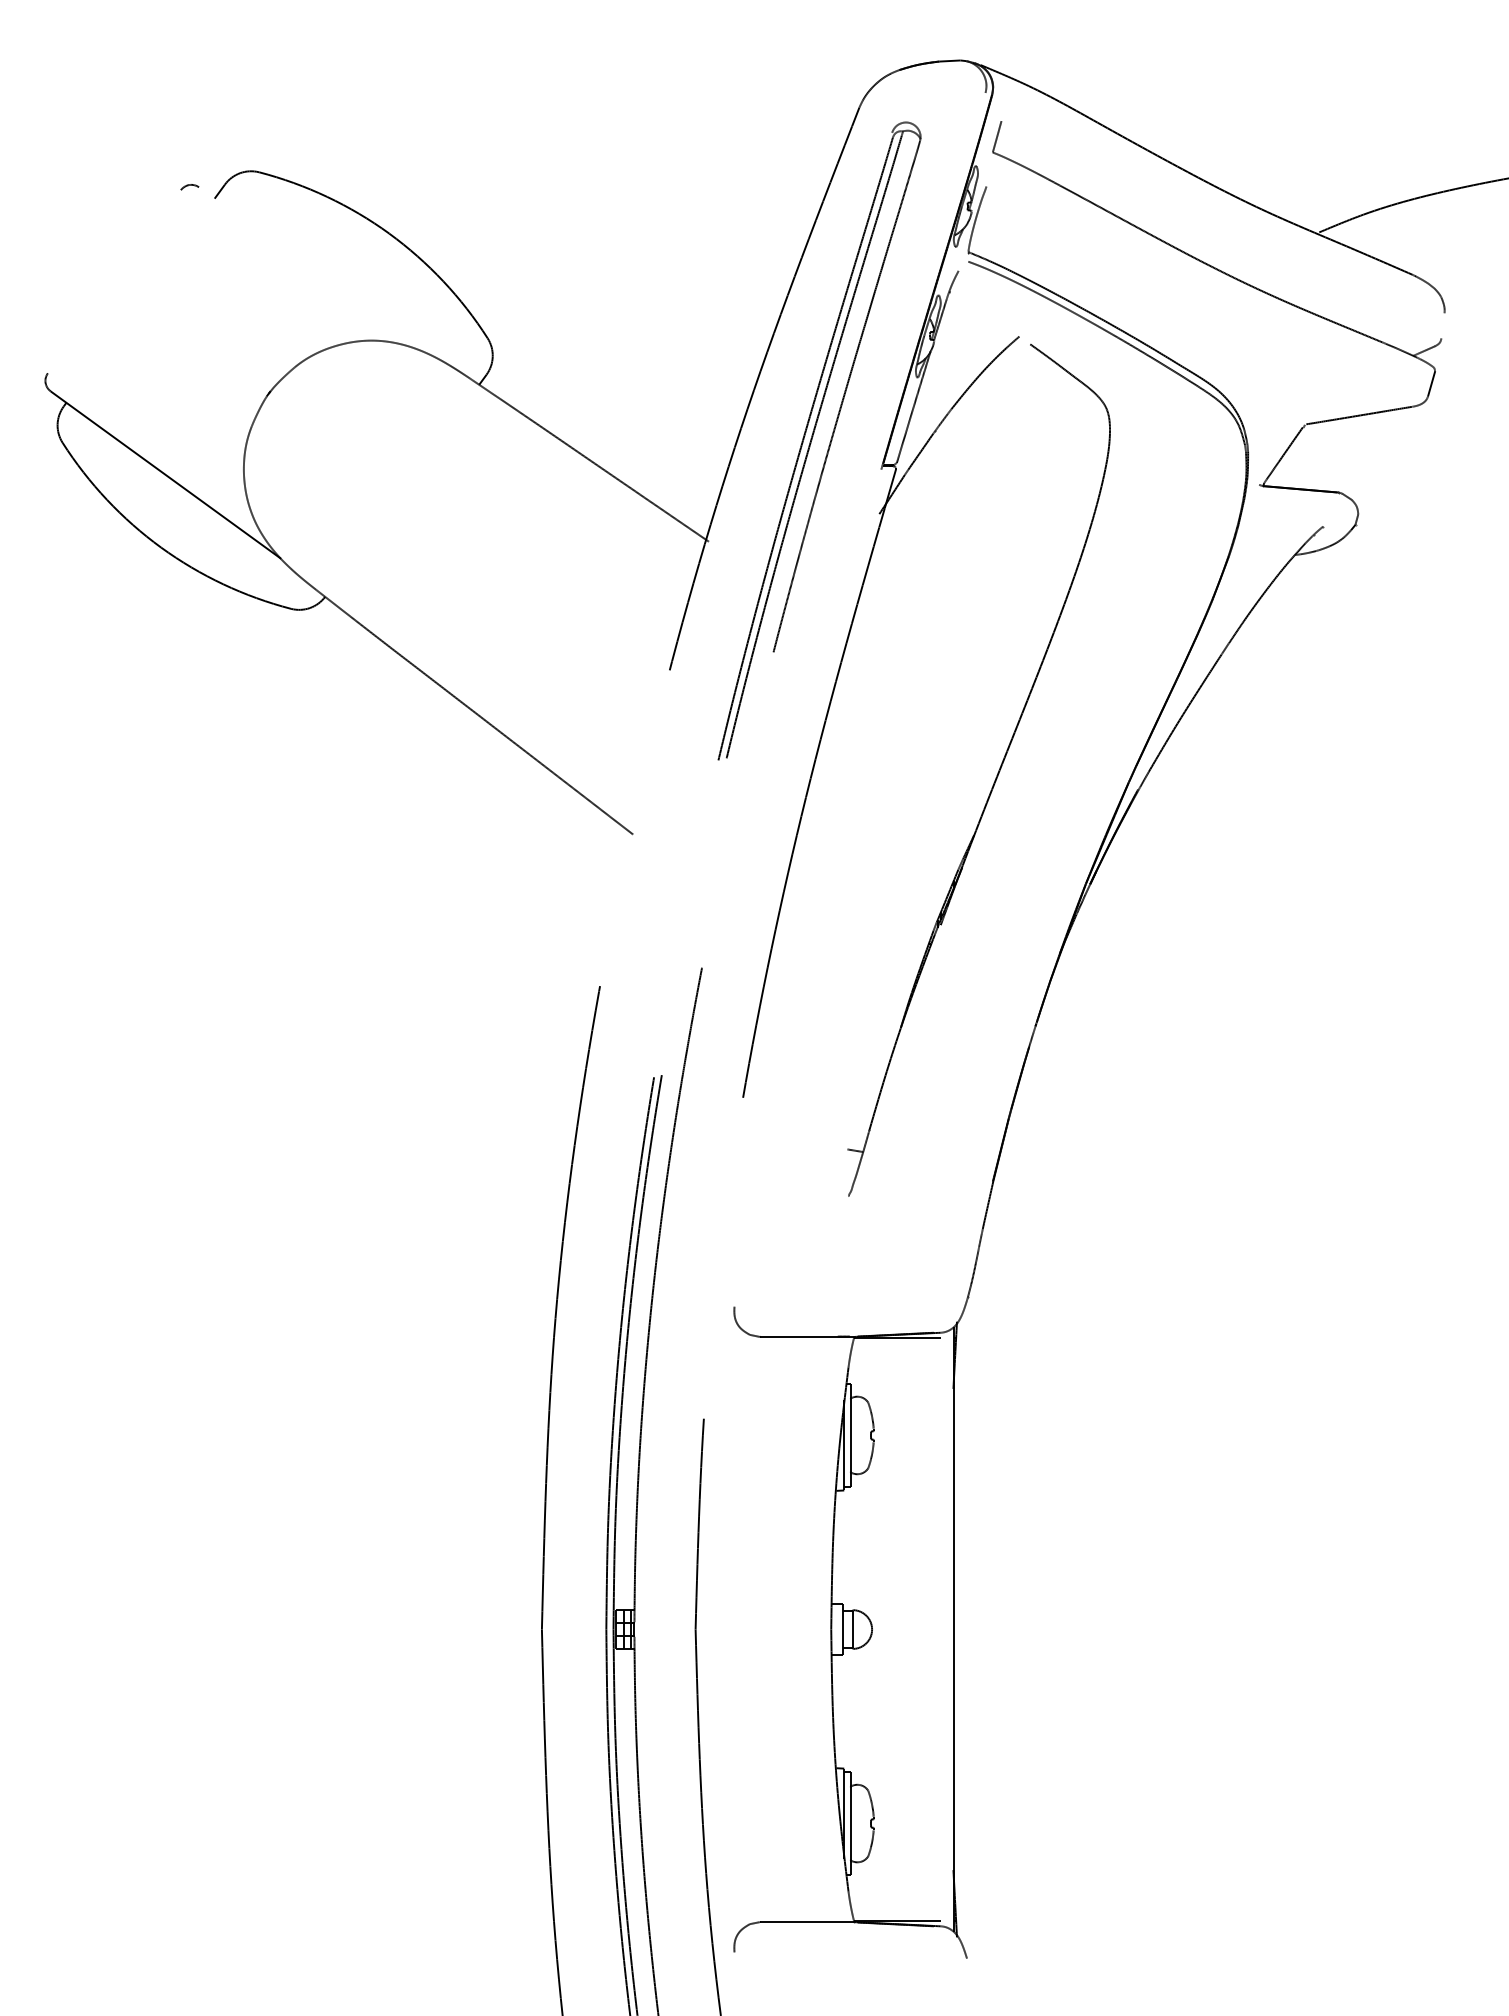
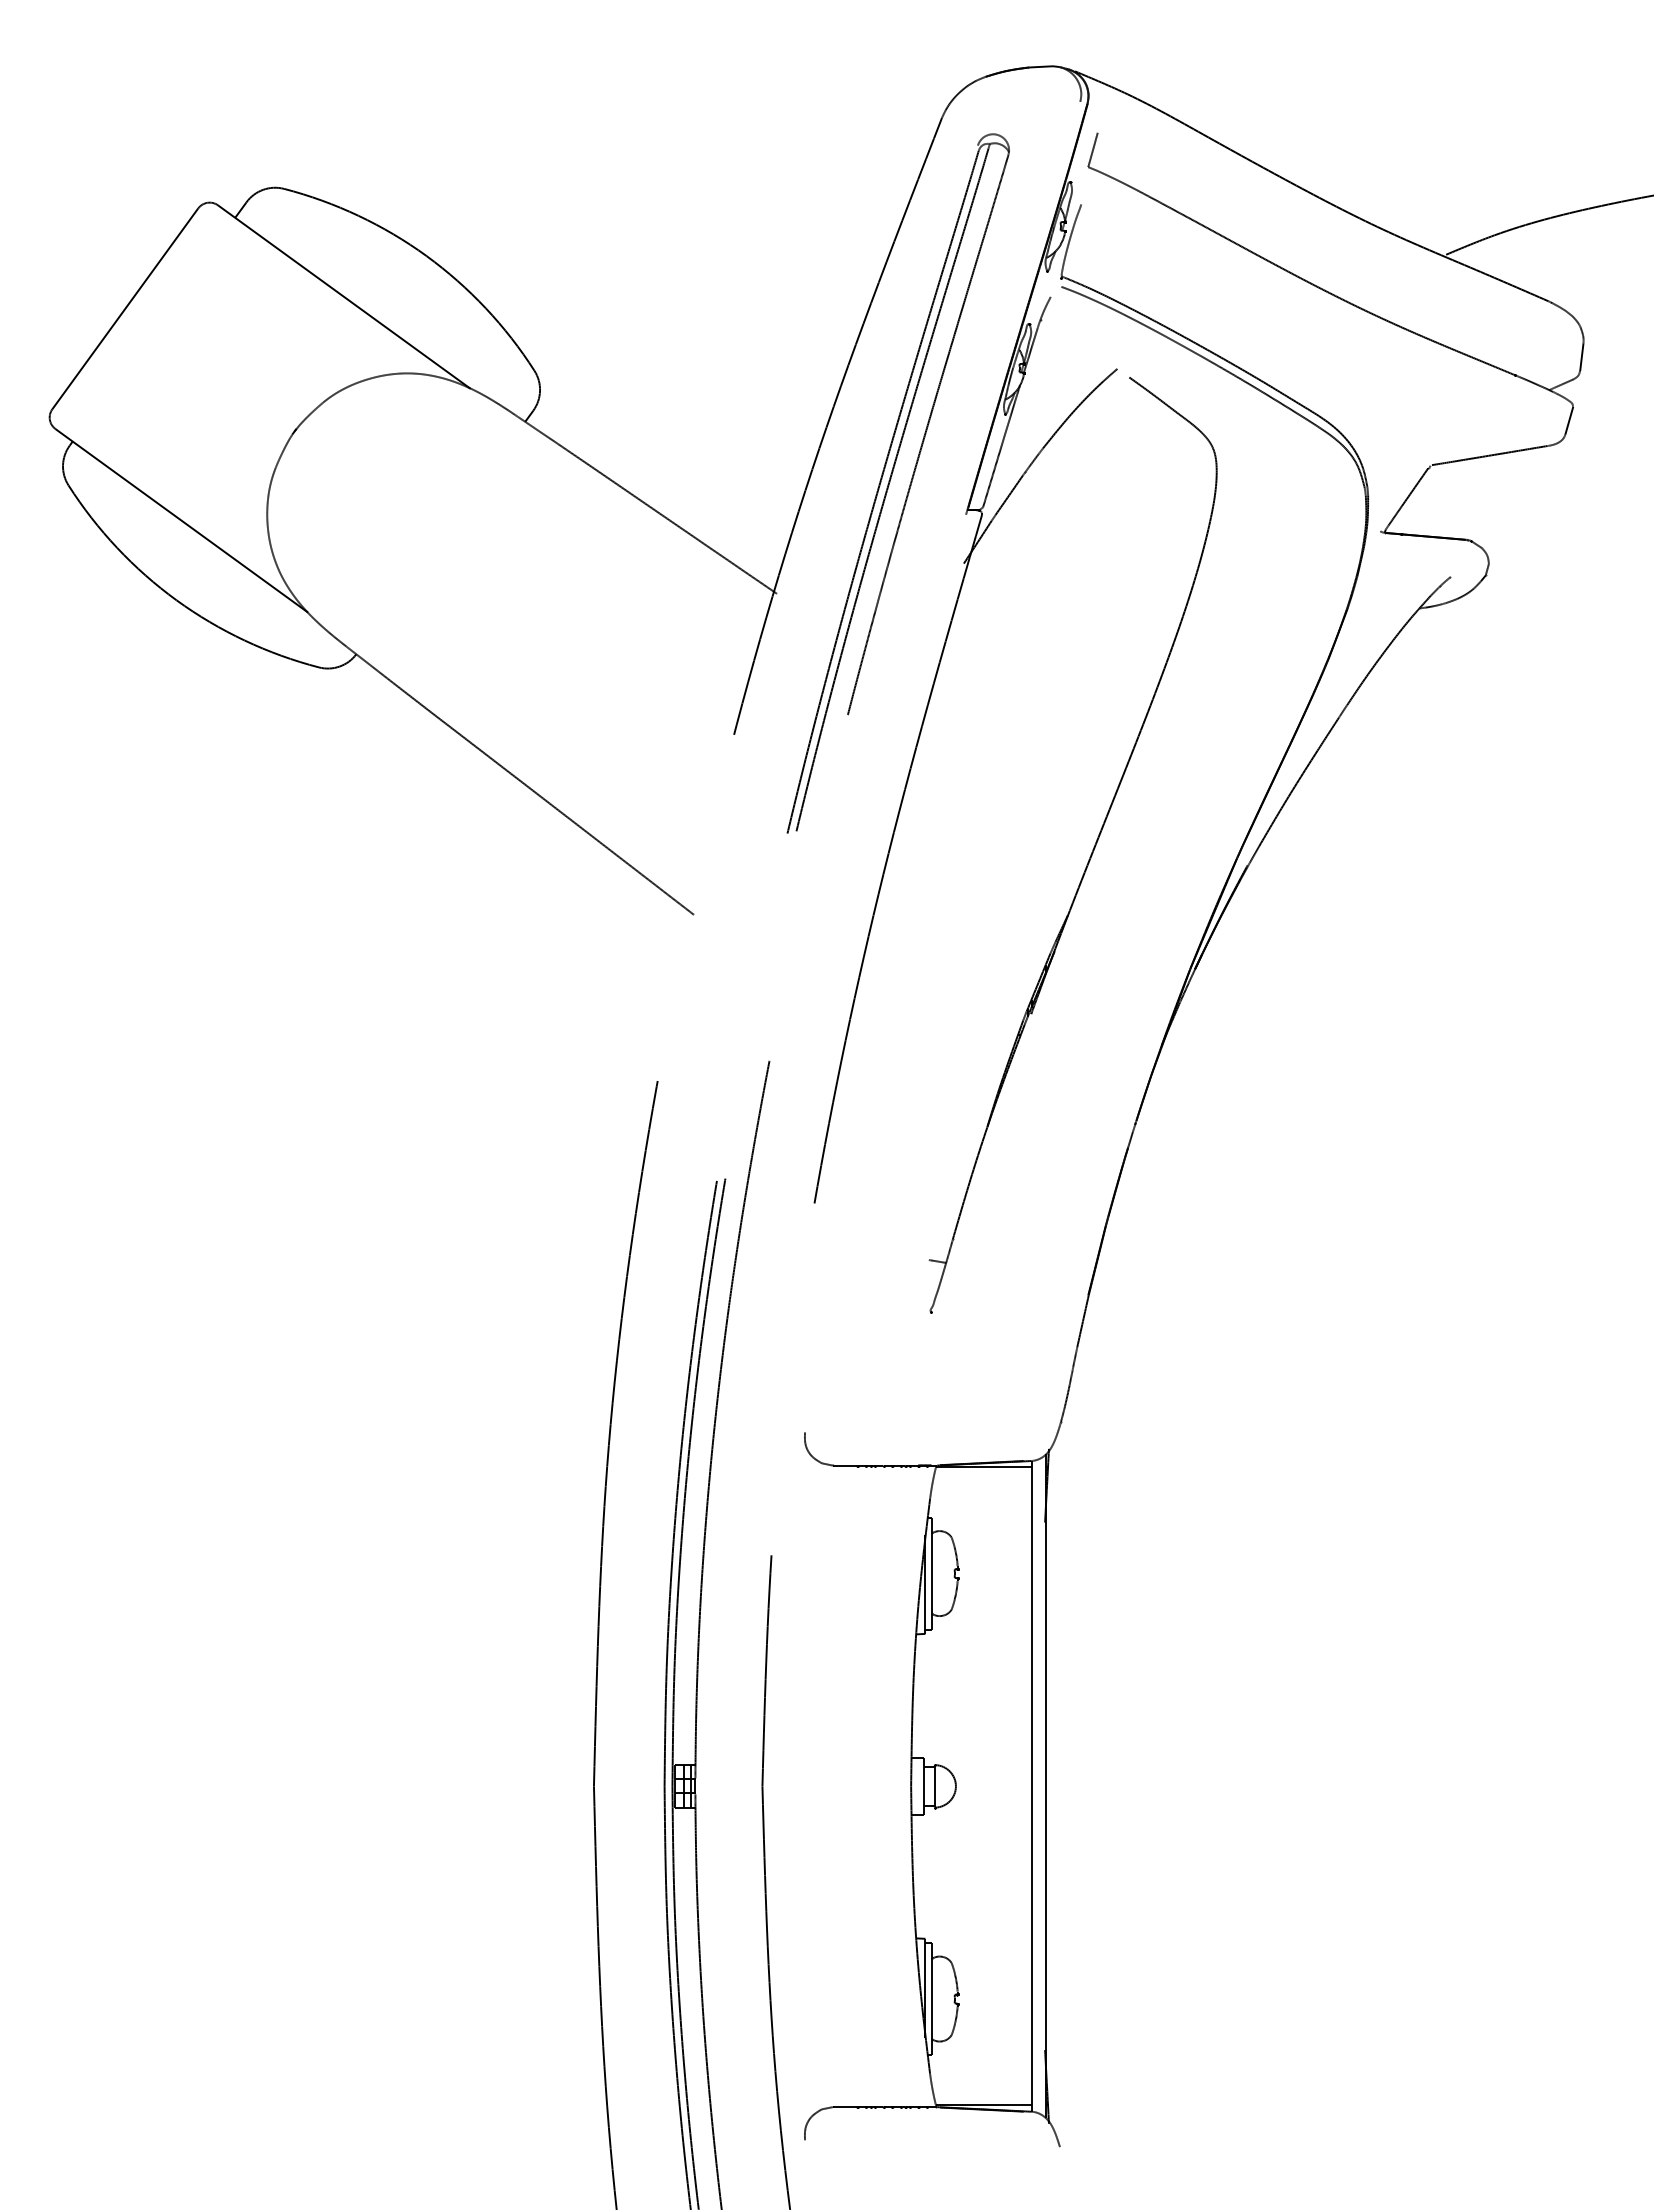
line: (314, 270) -> (344, 296), added
line: (114, 281) -> (125, 308), added
line: (1442, 326) -> (1581, 357), added
line: (941, 1629) -> (1031, 1786), added

